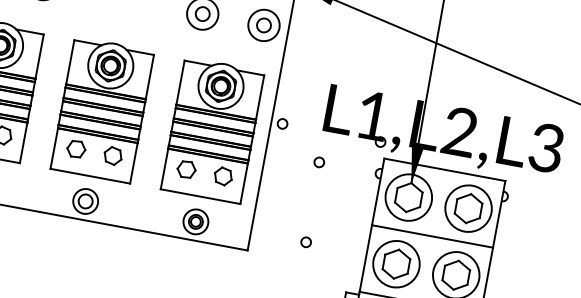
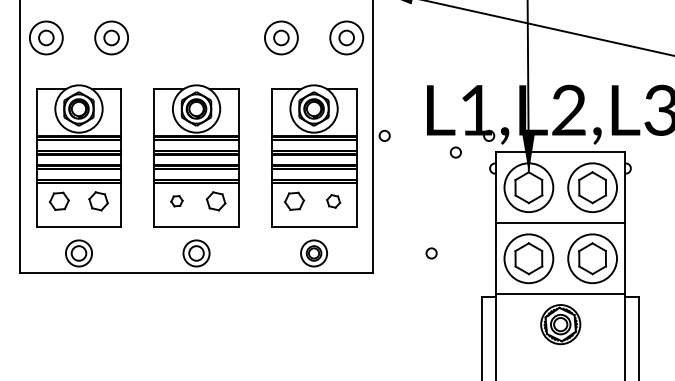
part: (76, 148) -> (176, 200), size x0.6
circle: (318, 162) -> (455, 152), moved
part: (223, 176) -> (333, 201), size x0.7

